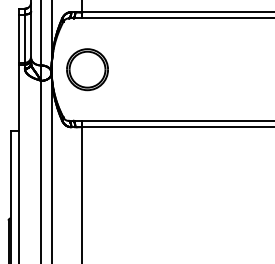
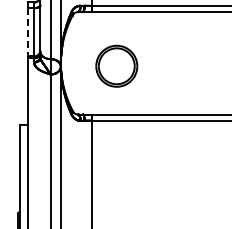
line: (18, 39) -> (27, 33), solid -> dashed
part: (87, 69) -> (116, 66), moved

